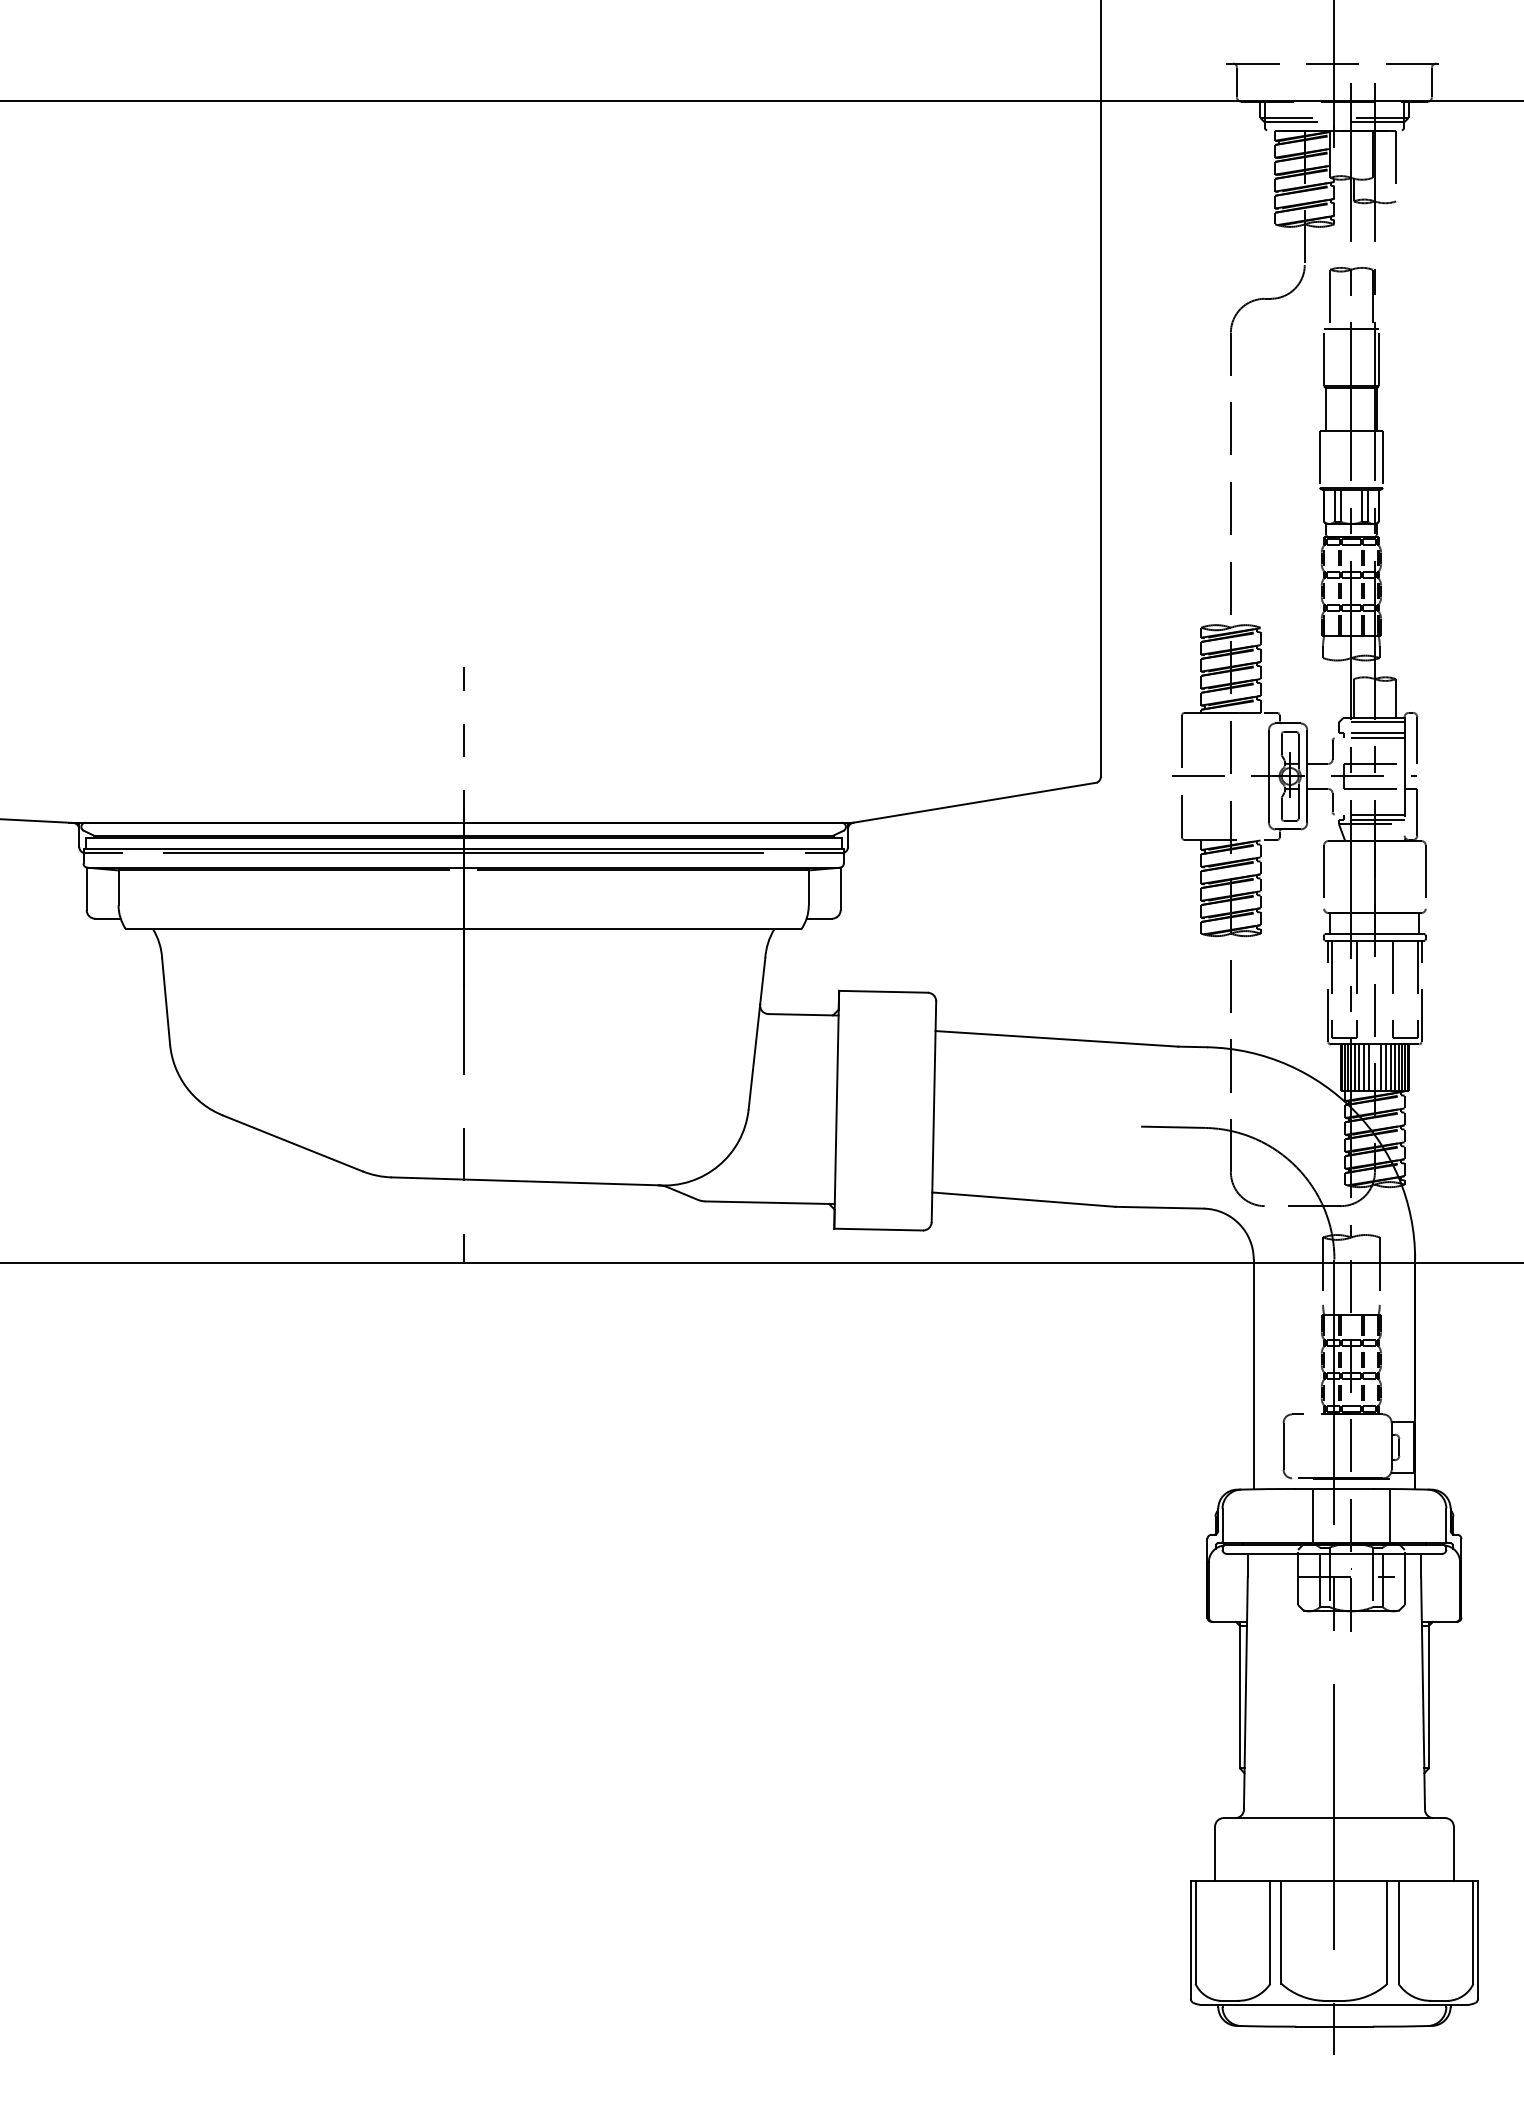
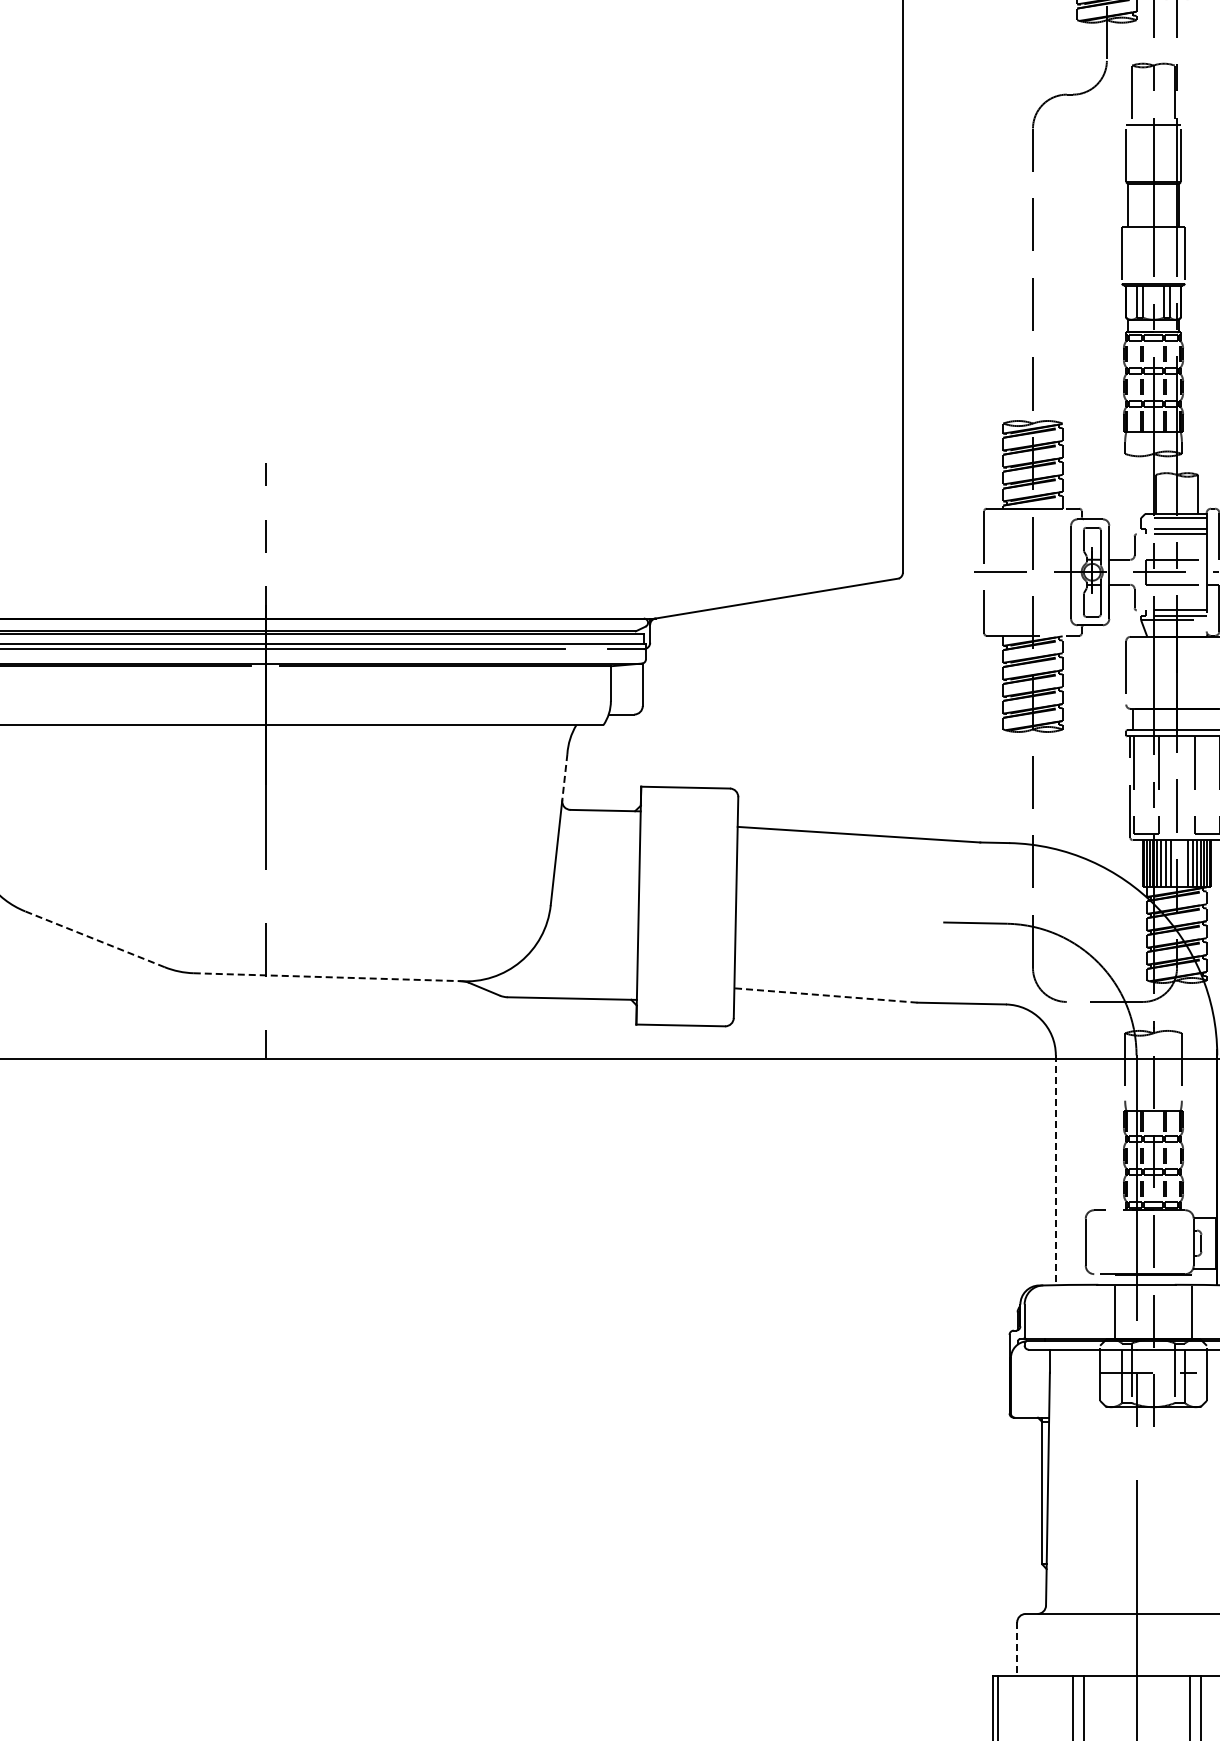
line: (762, 981) -> (564, 777), solid -> dashed
line: (1380, 1067) -> (1182, 863), removed
line: (292, 1143) -> (94, 939), solid -> dashed
line: (525, 1181) -> (327, 977), solid -> dashed
line: (1023, 1199) -> (825, 995), solid -> dashed
line: (1253, 1374) -> (1055, 1170), solid -> dashed
line: (1215, 1853) -> (1017, 1649), solid -> dashed

